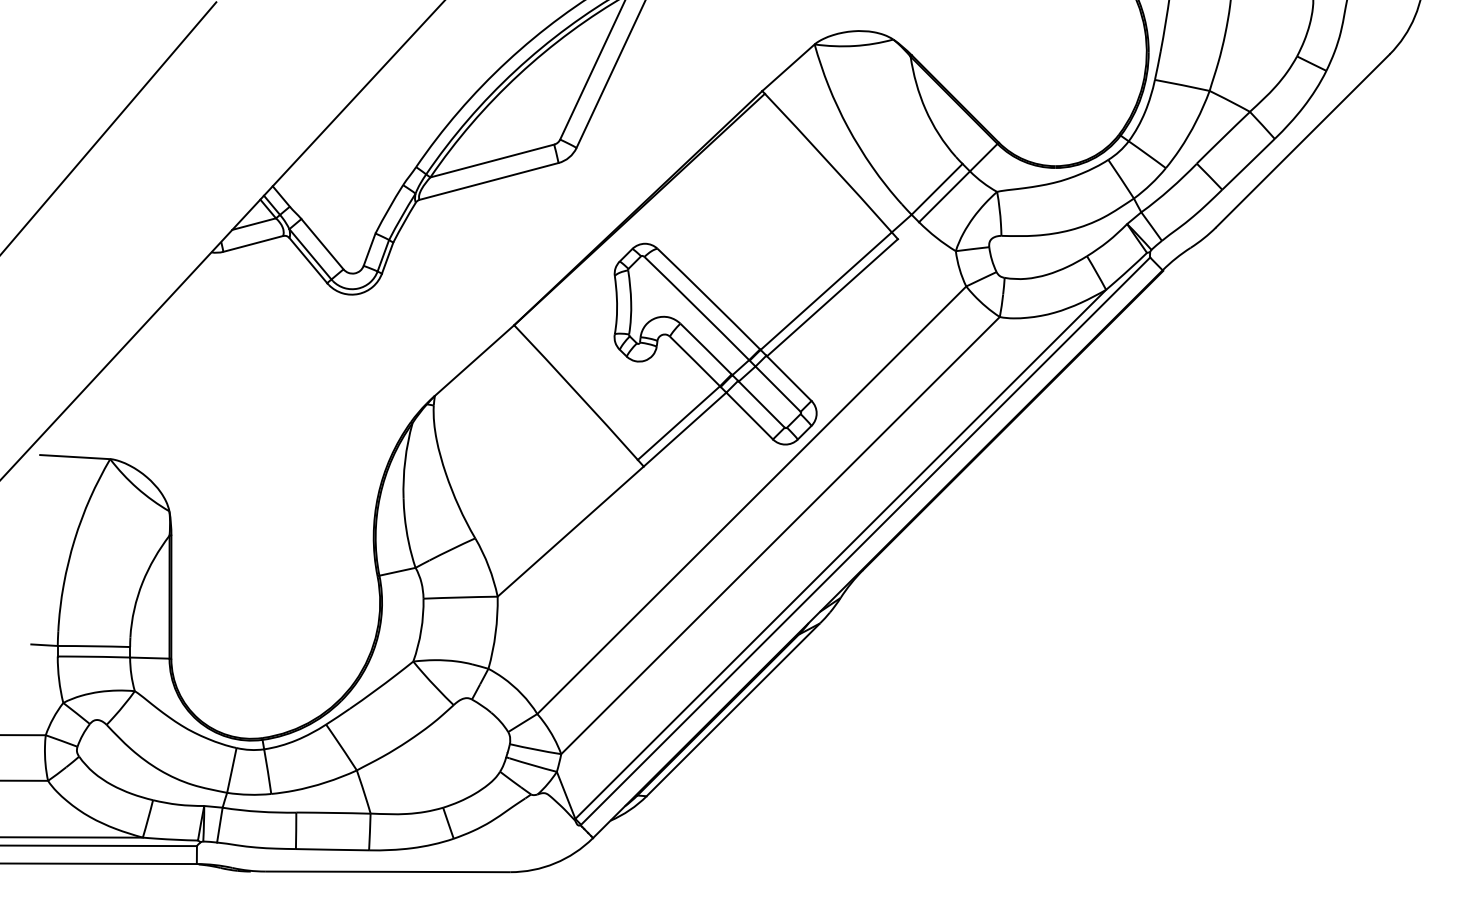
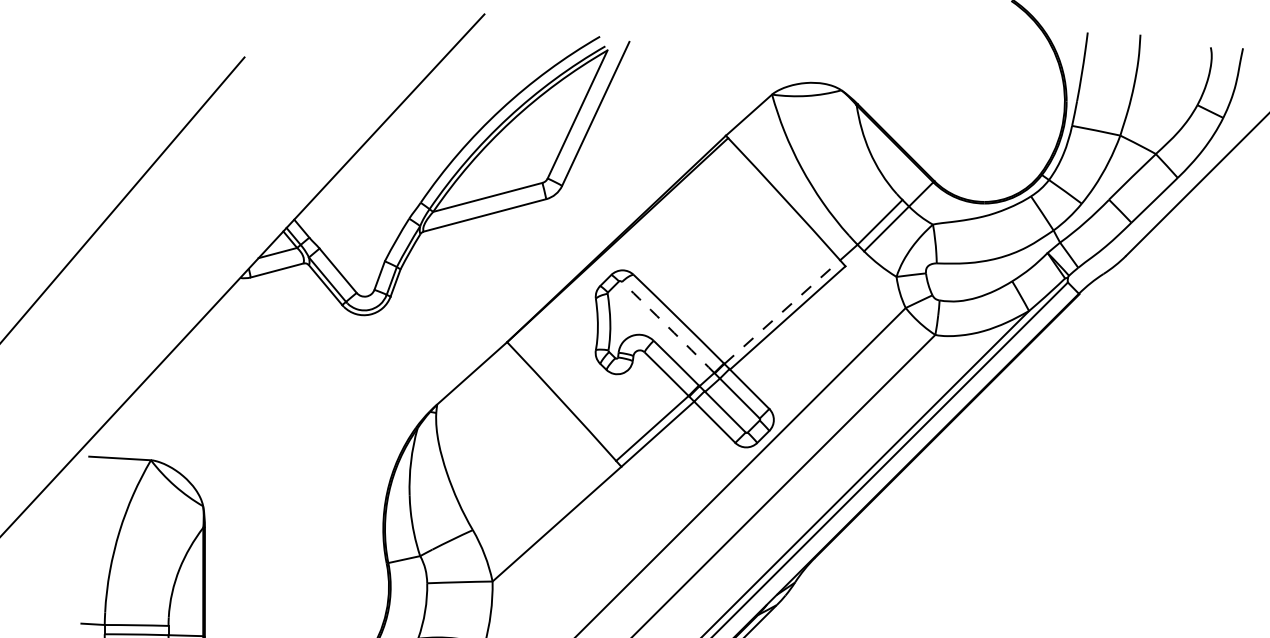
line: (826, 290) -> (782, 311), solid -> dashed
arc: (697, 308) -> (668, 327), solid -> dashed

